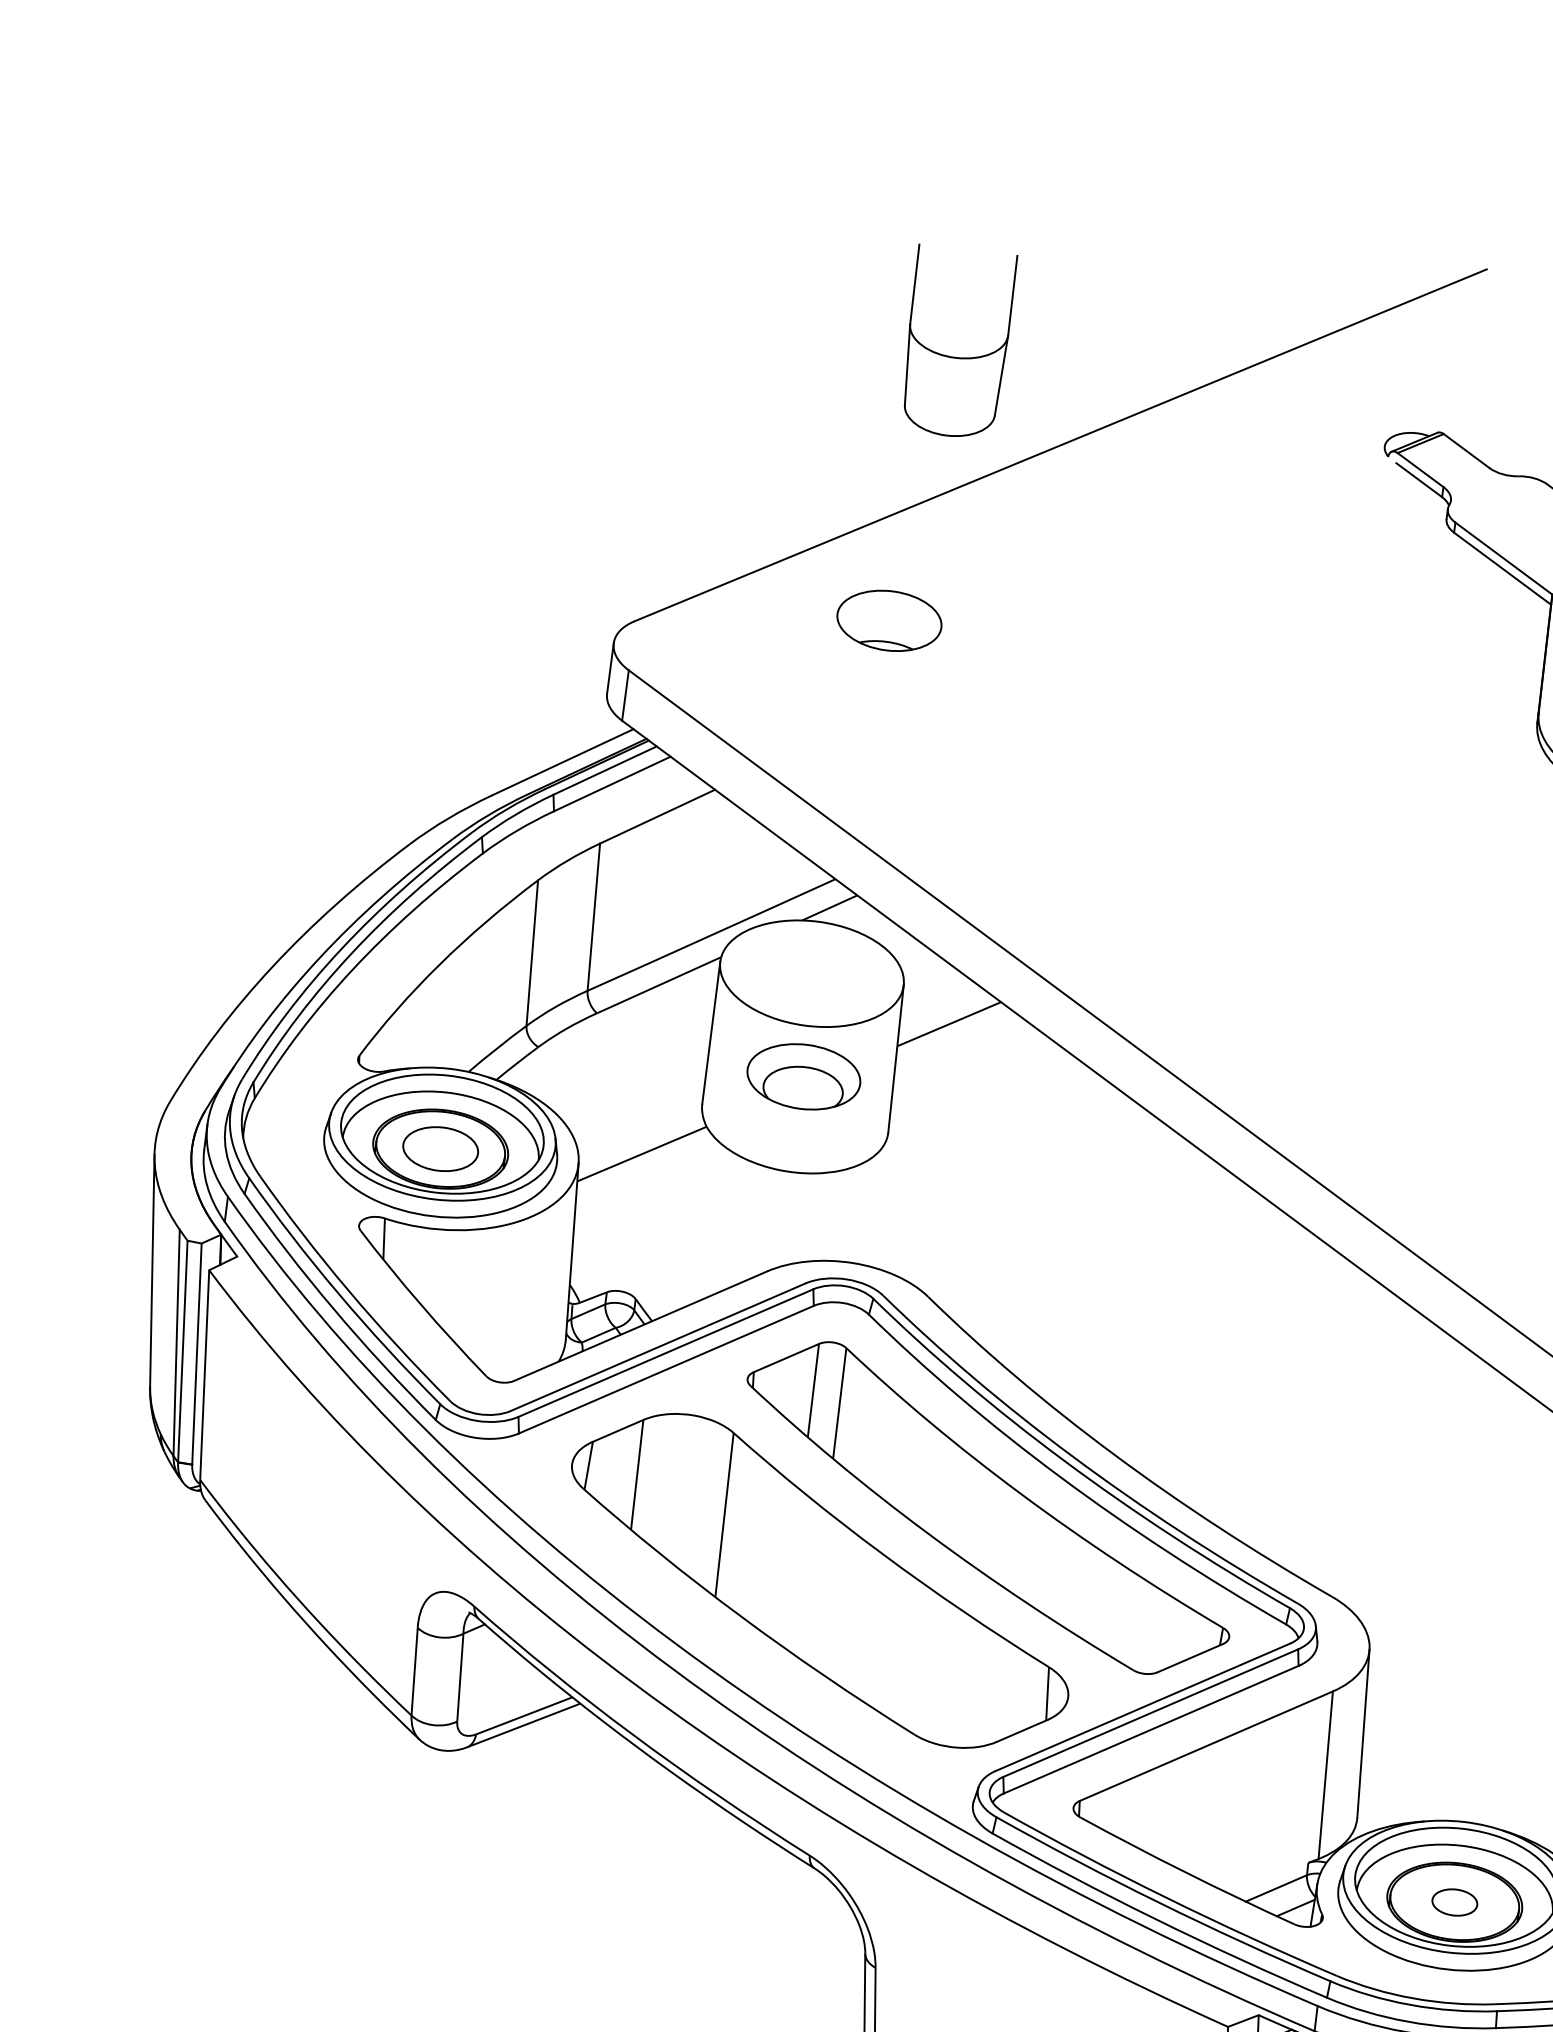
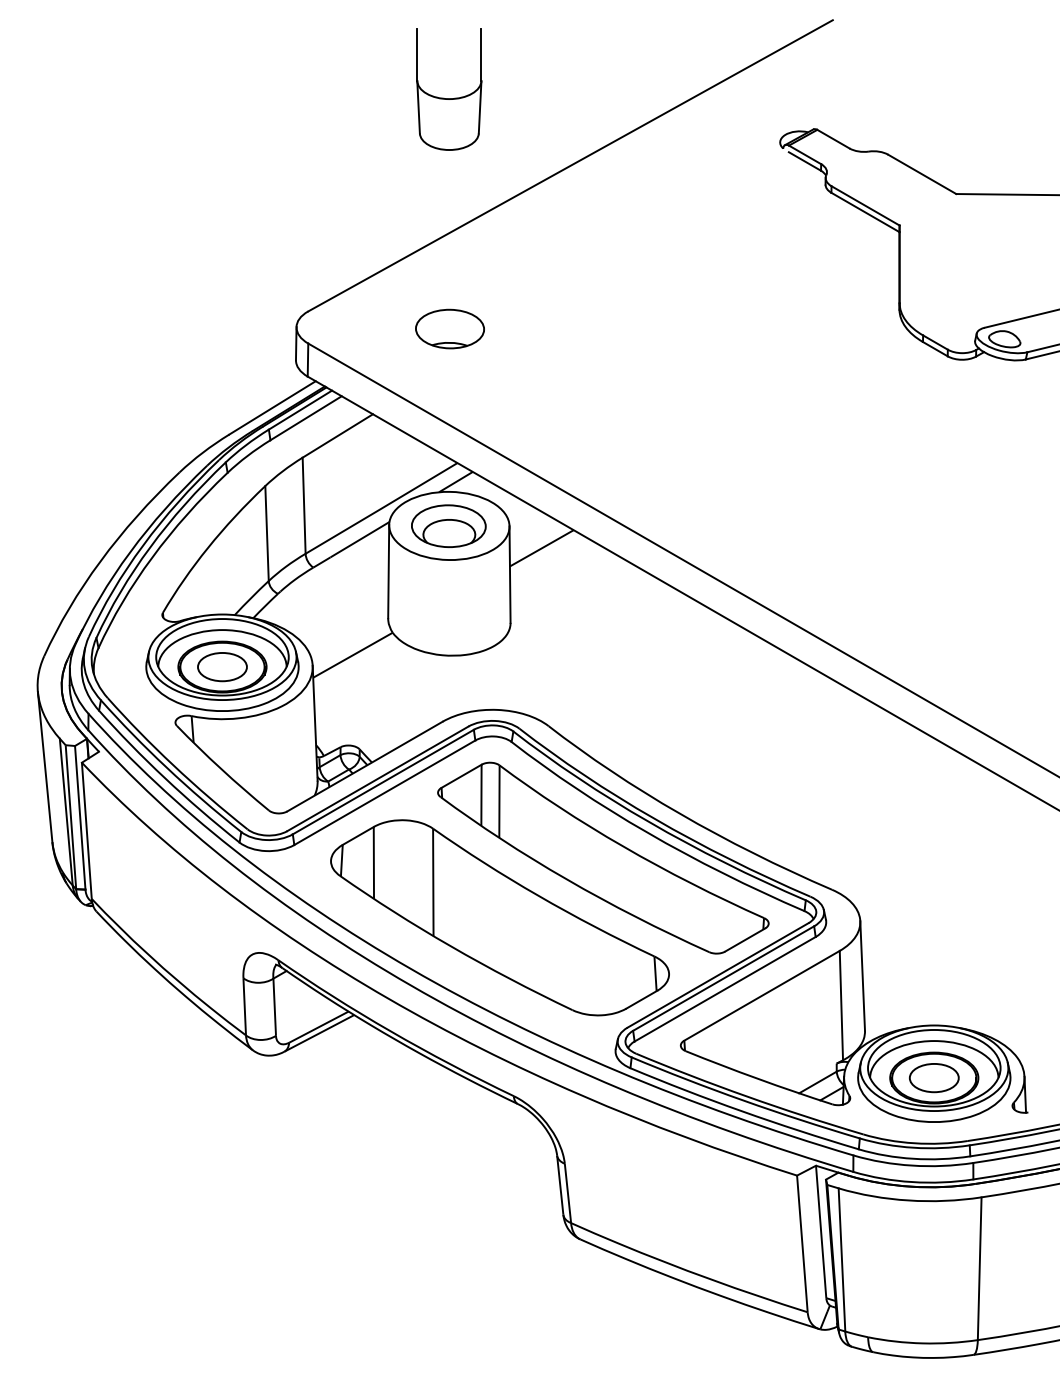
part: (956, 356) -> (449, 98), moved
part: (888, 619) -> (449, 328), moved
part: (803, 1075) -> (448, 525), moved
part: (1454, 1902) -> (934, 1078), size x1.67

